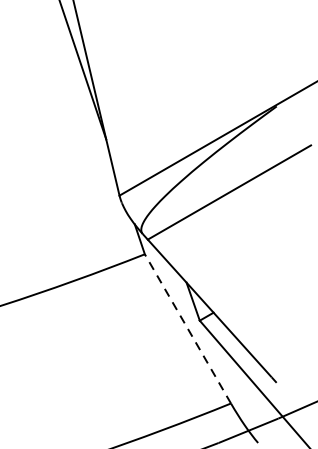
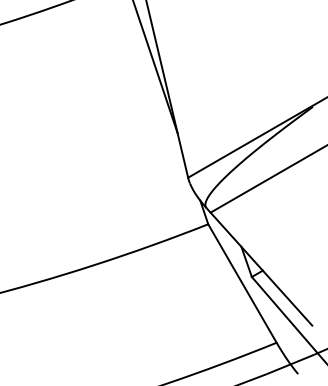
line: (187, 328) -> (242, 283), dashed -> solid

